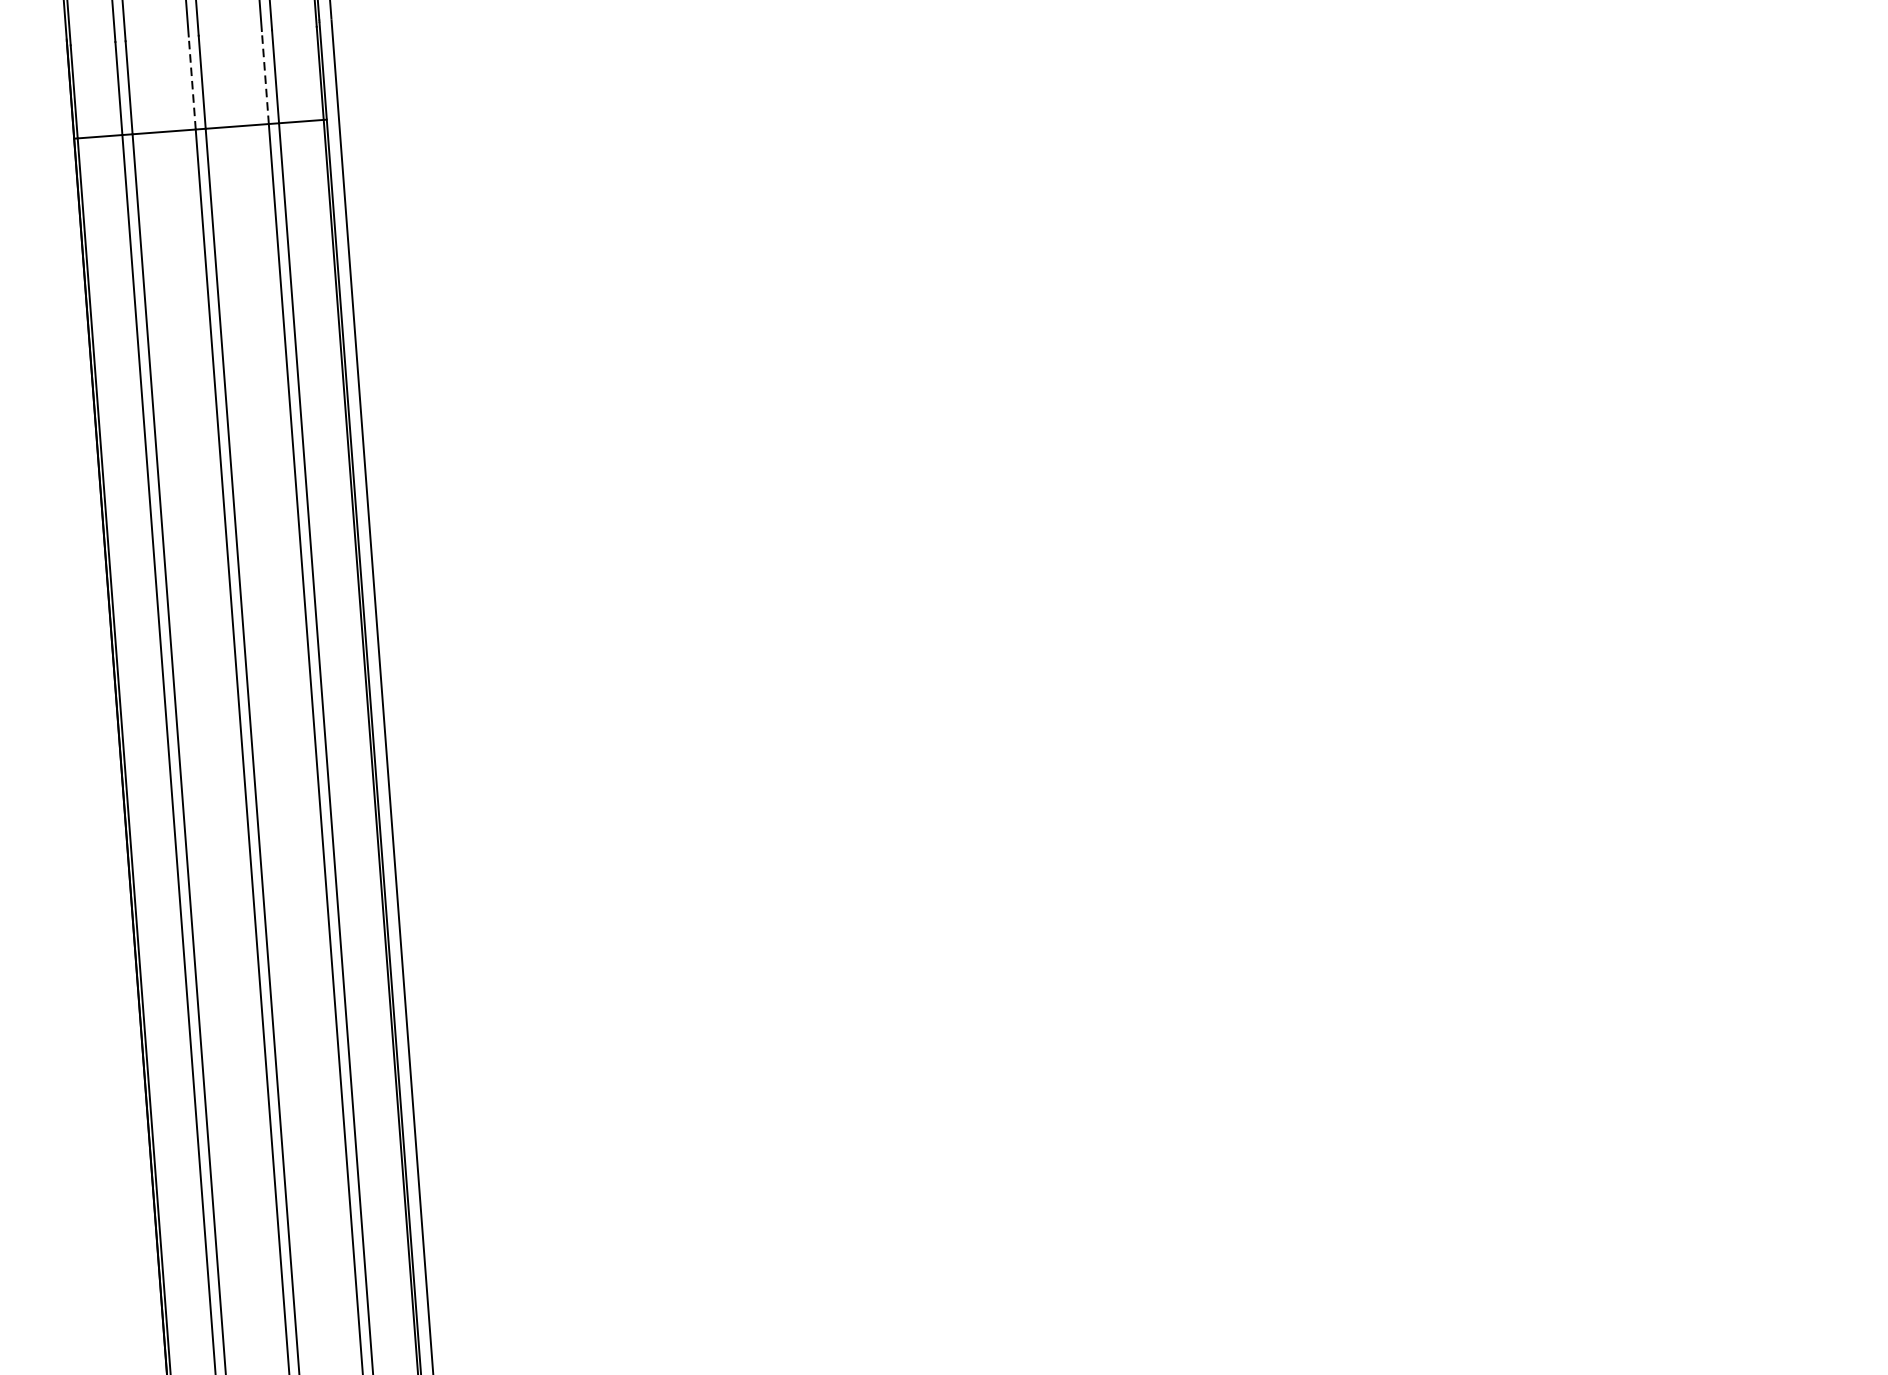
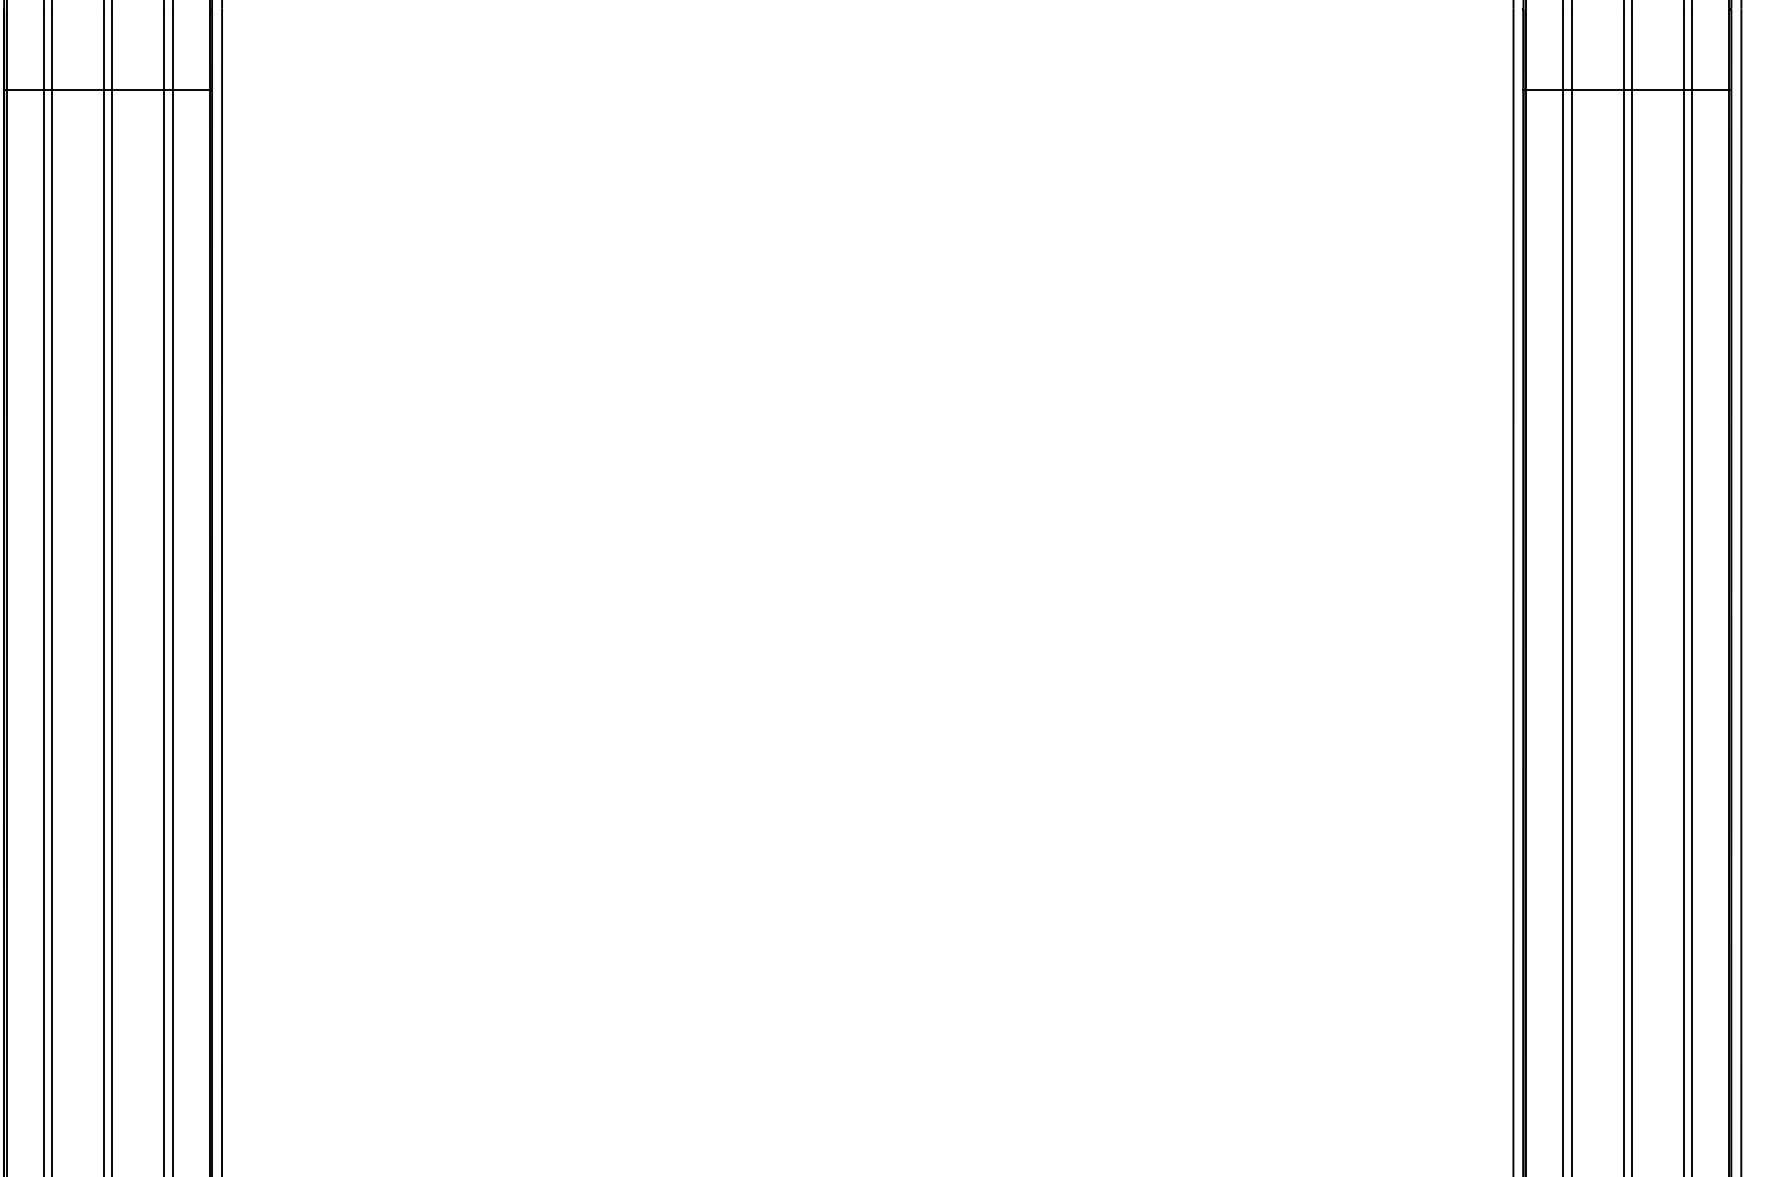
line: (265, 76) -> (164, 51), dashed -> solid
line: (192, 82) -> (104, 51), dashed -> solid

